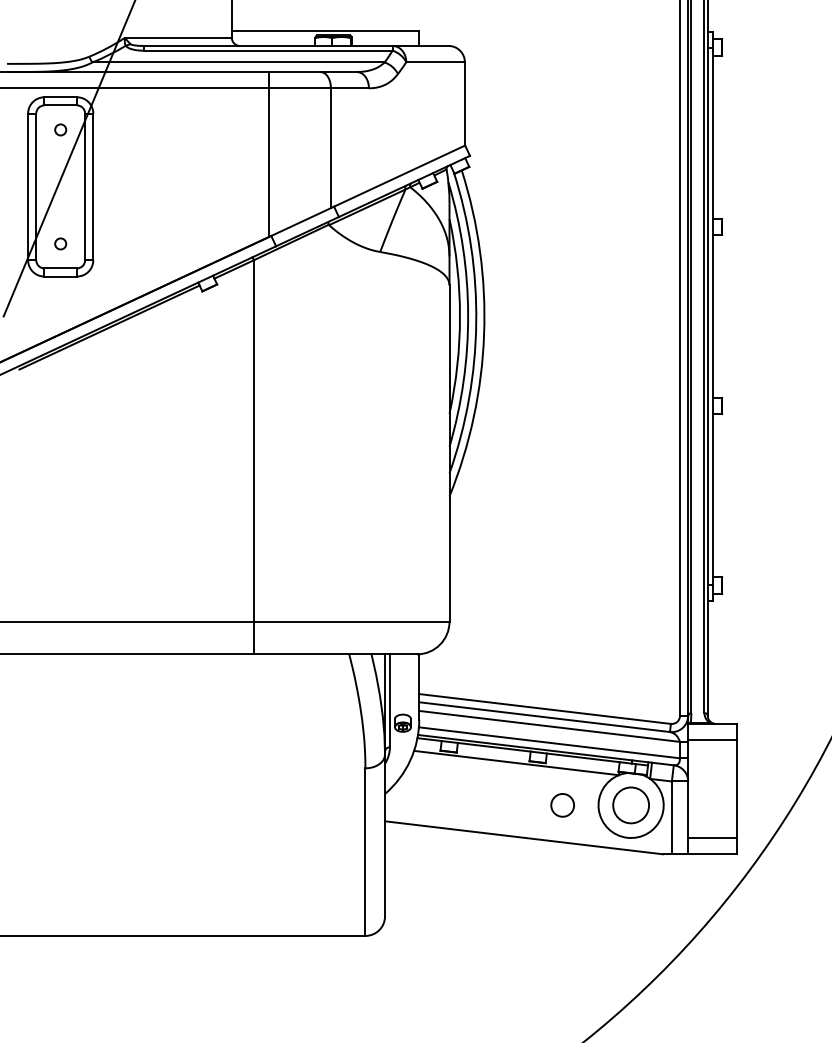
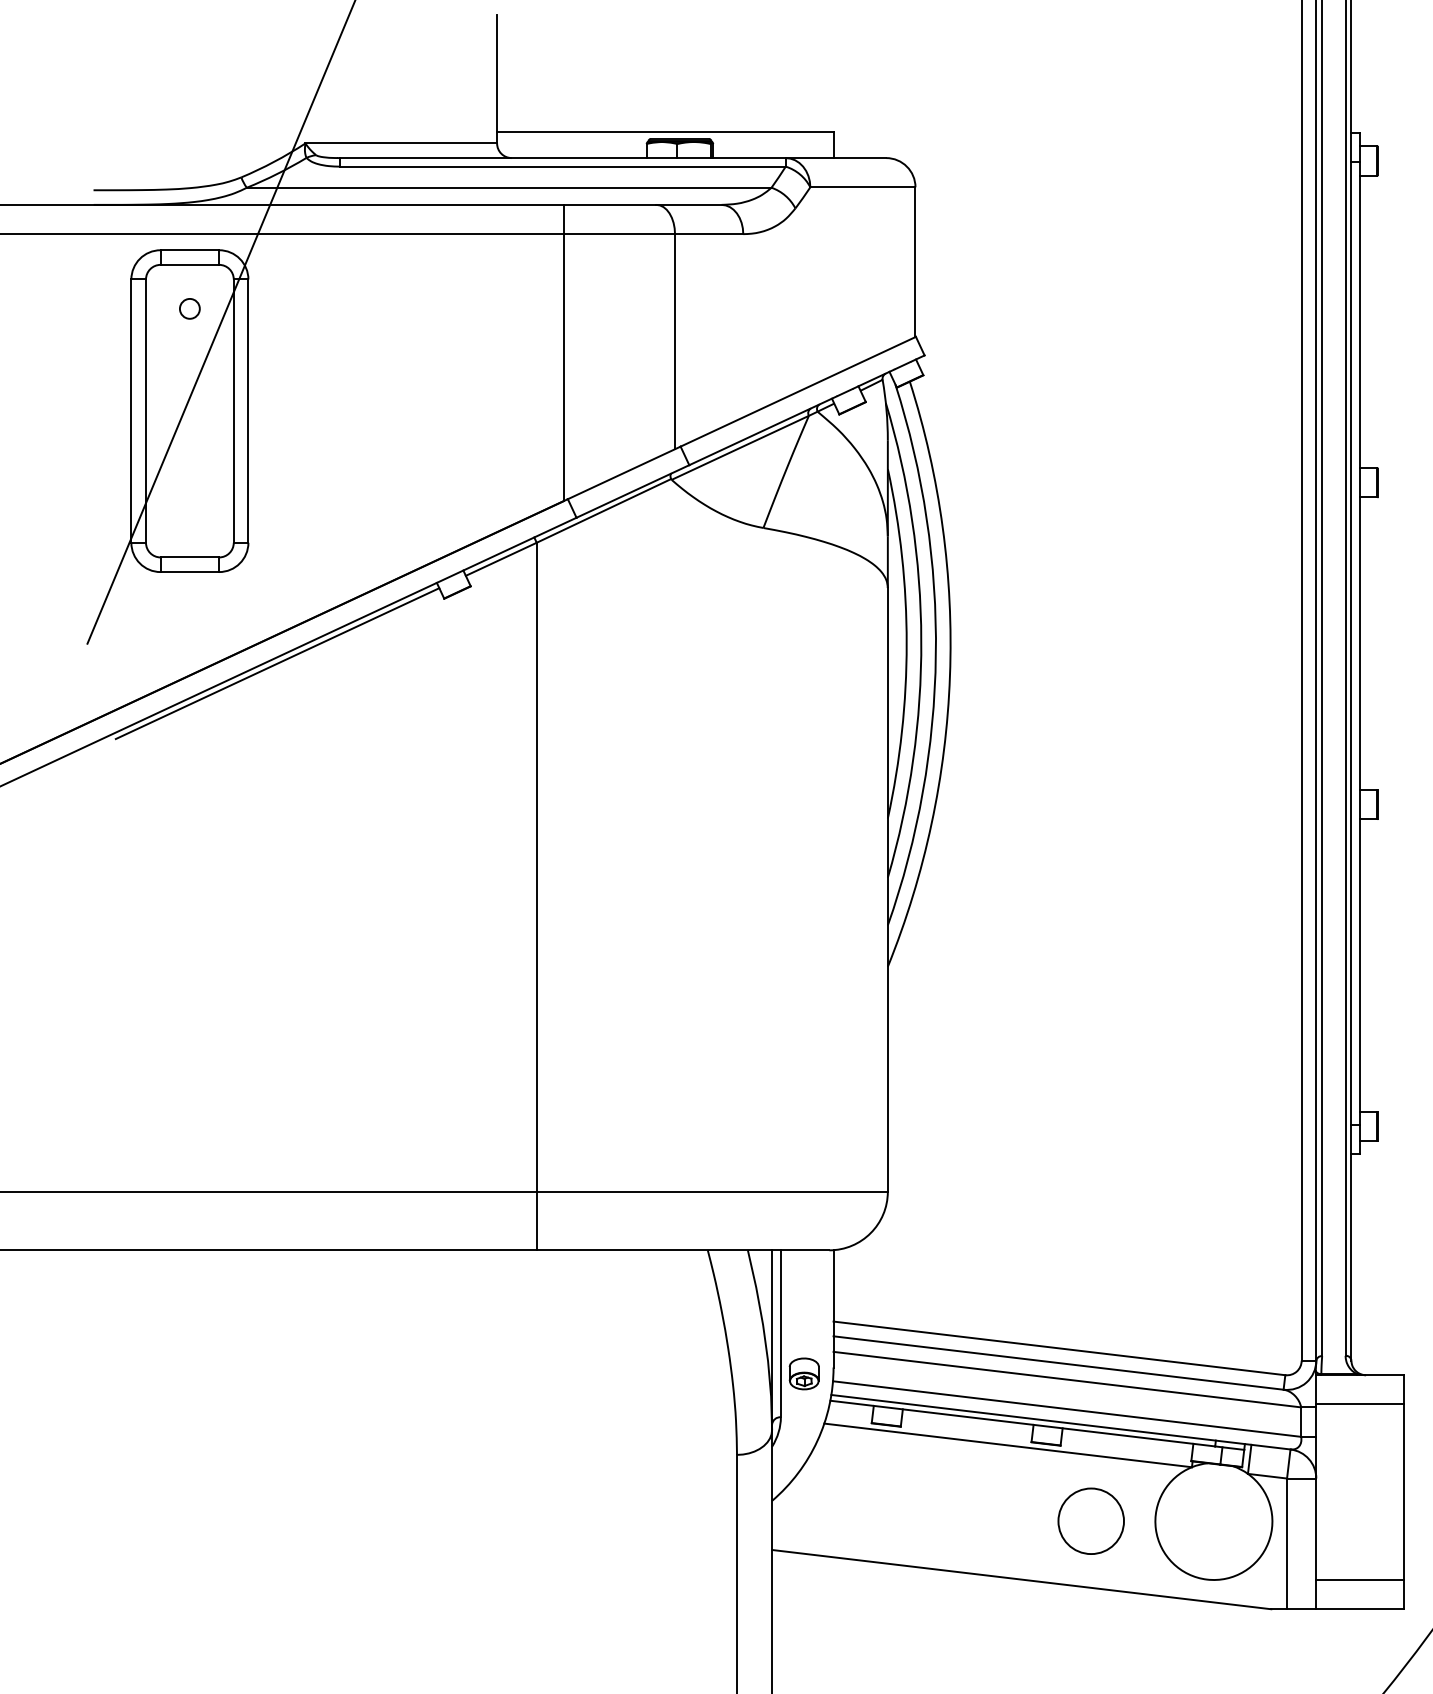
circle: (60, 243) -> (189, 512), removed
circle: (562, 805) -> (1090, 1521), size x1.6
circle: (630, 805) -> (1212, 1521), removed

